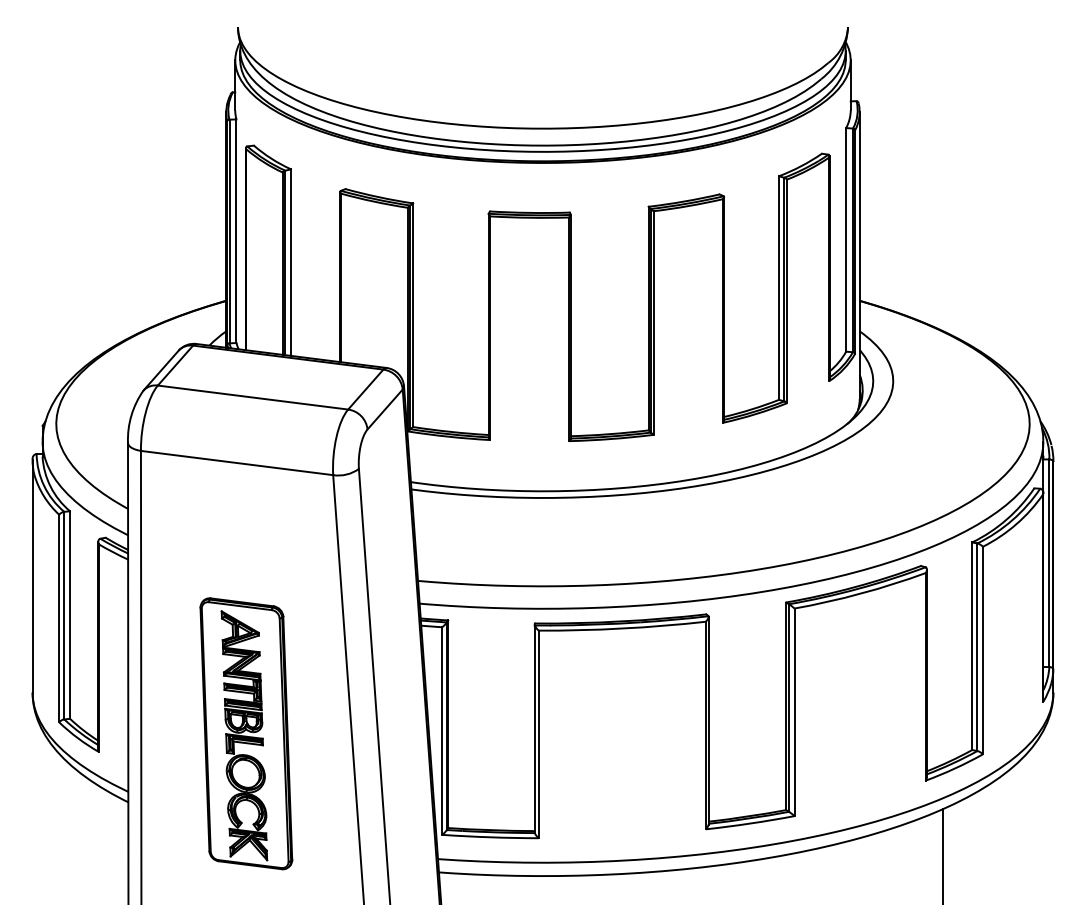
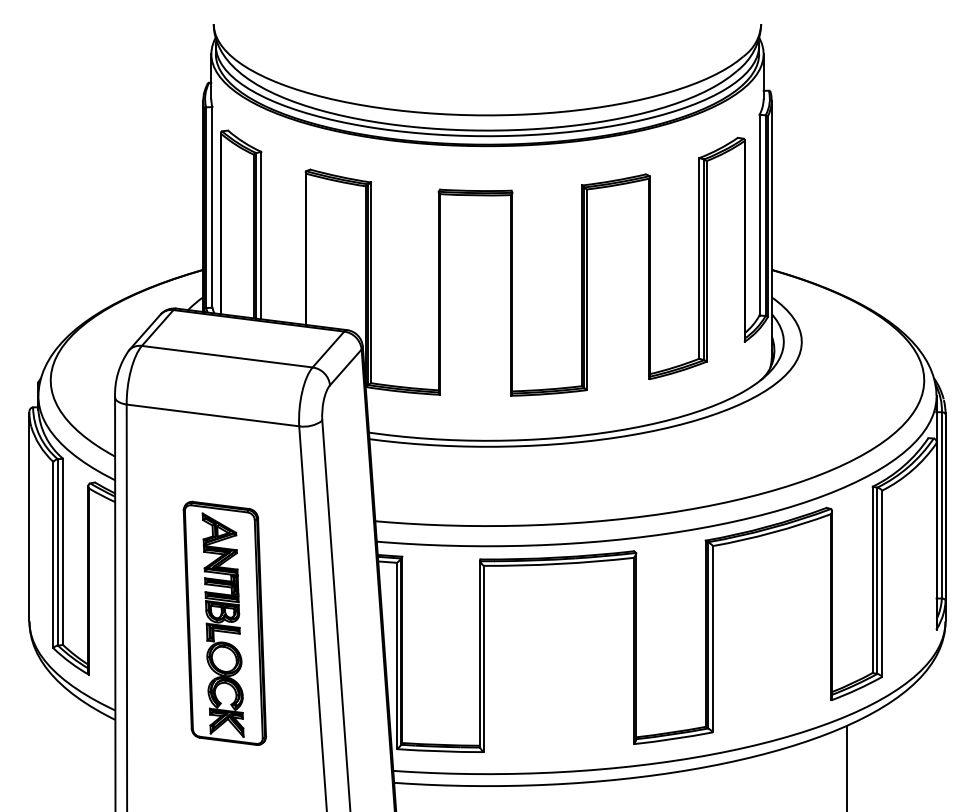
part: (246, 733) -> (225, 623), moved

